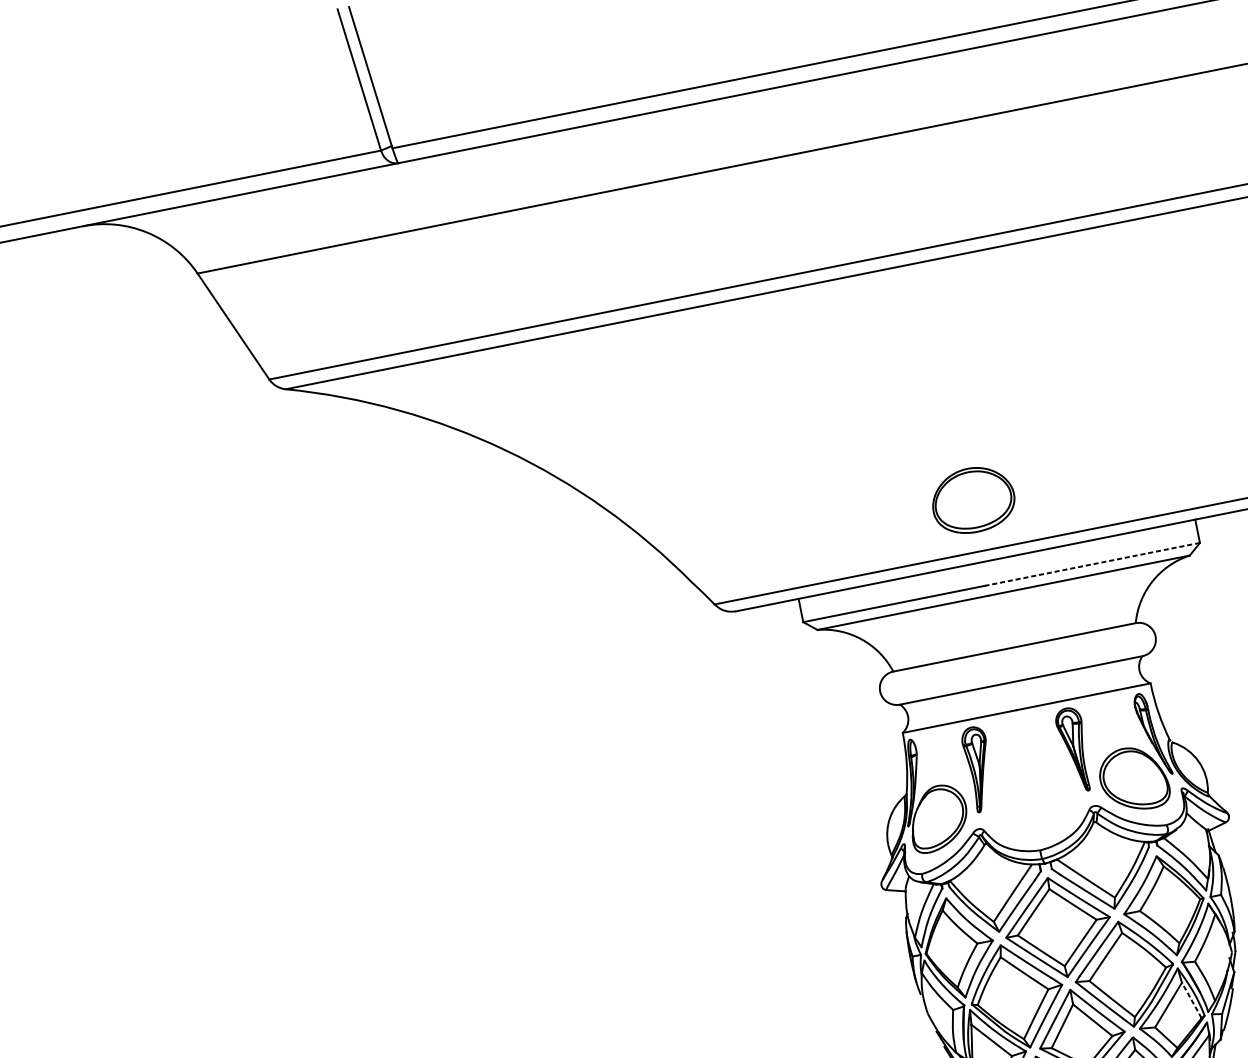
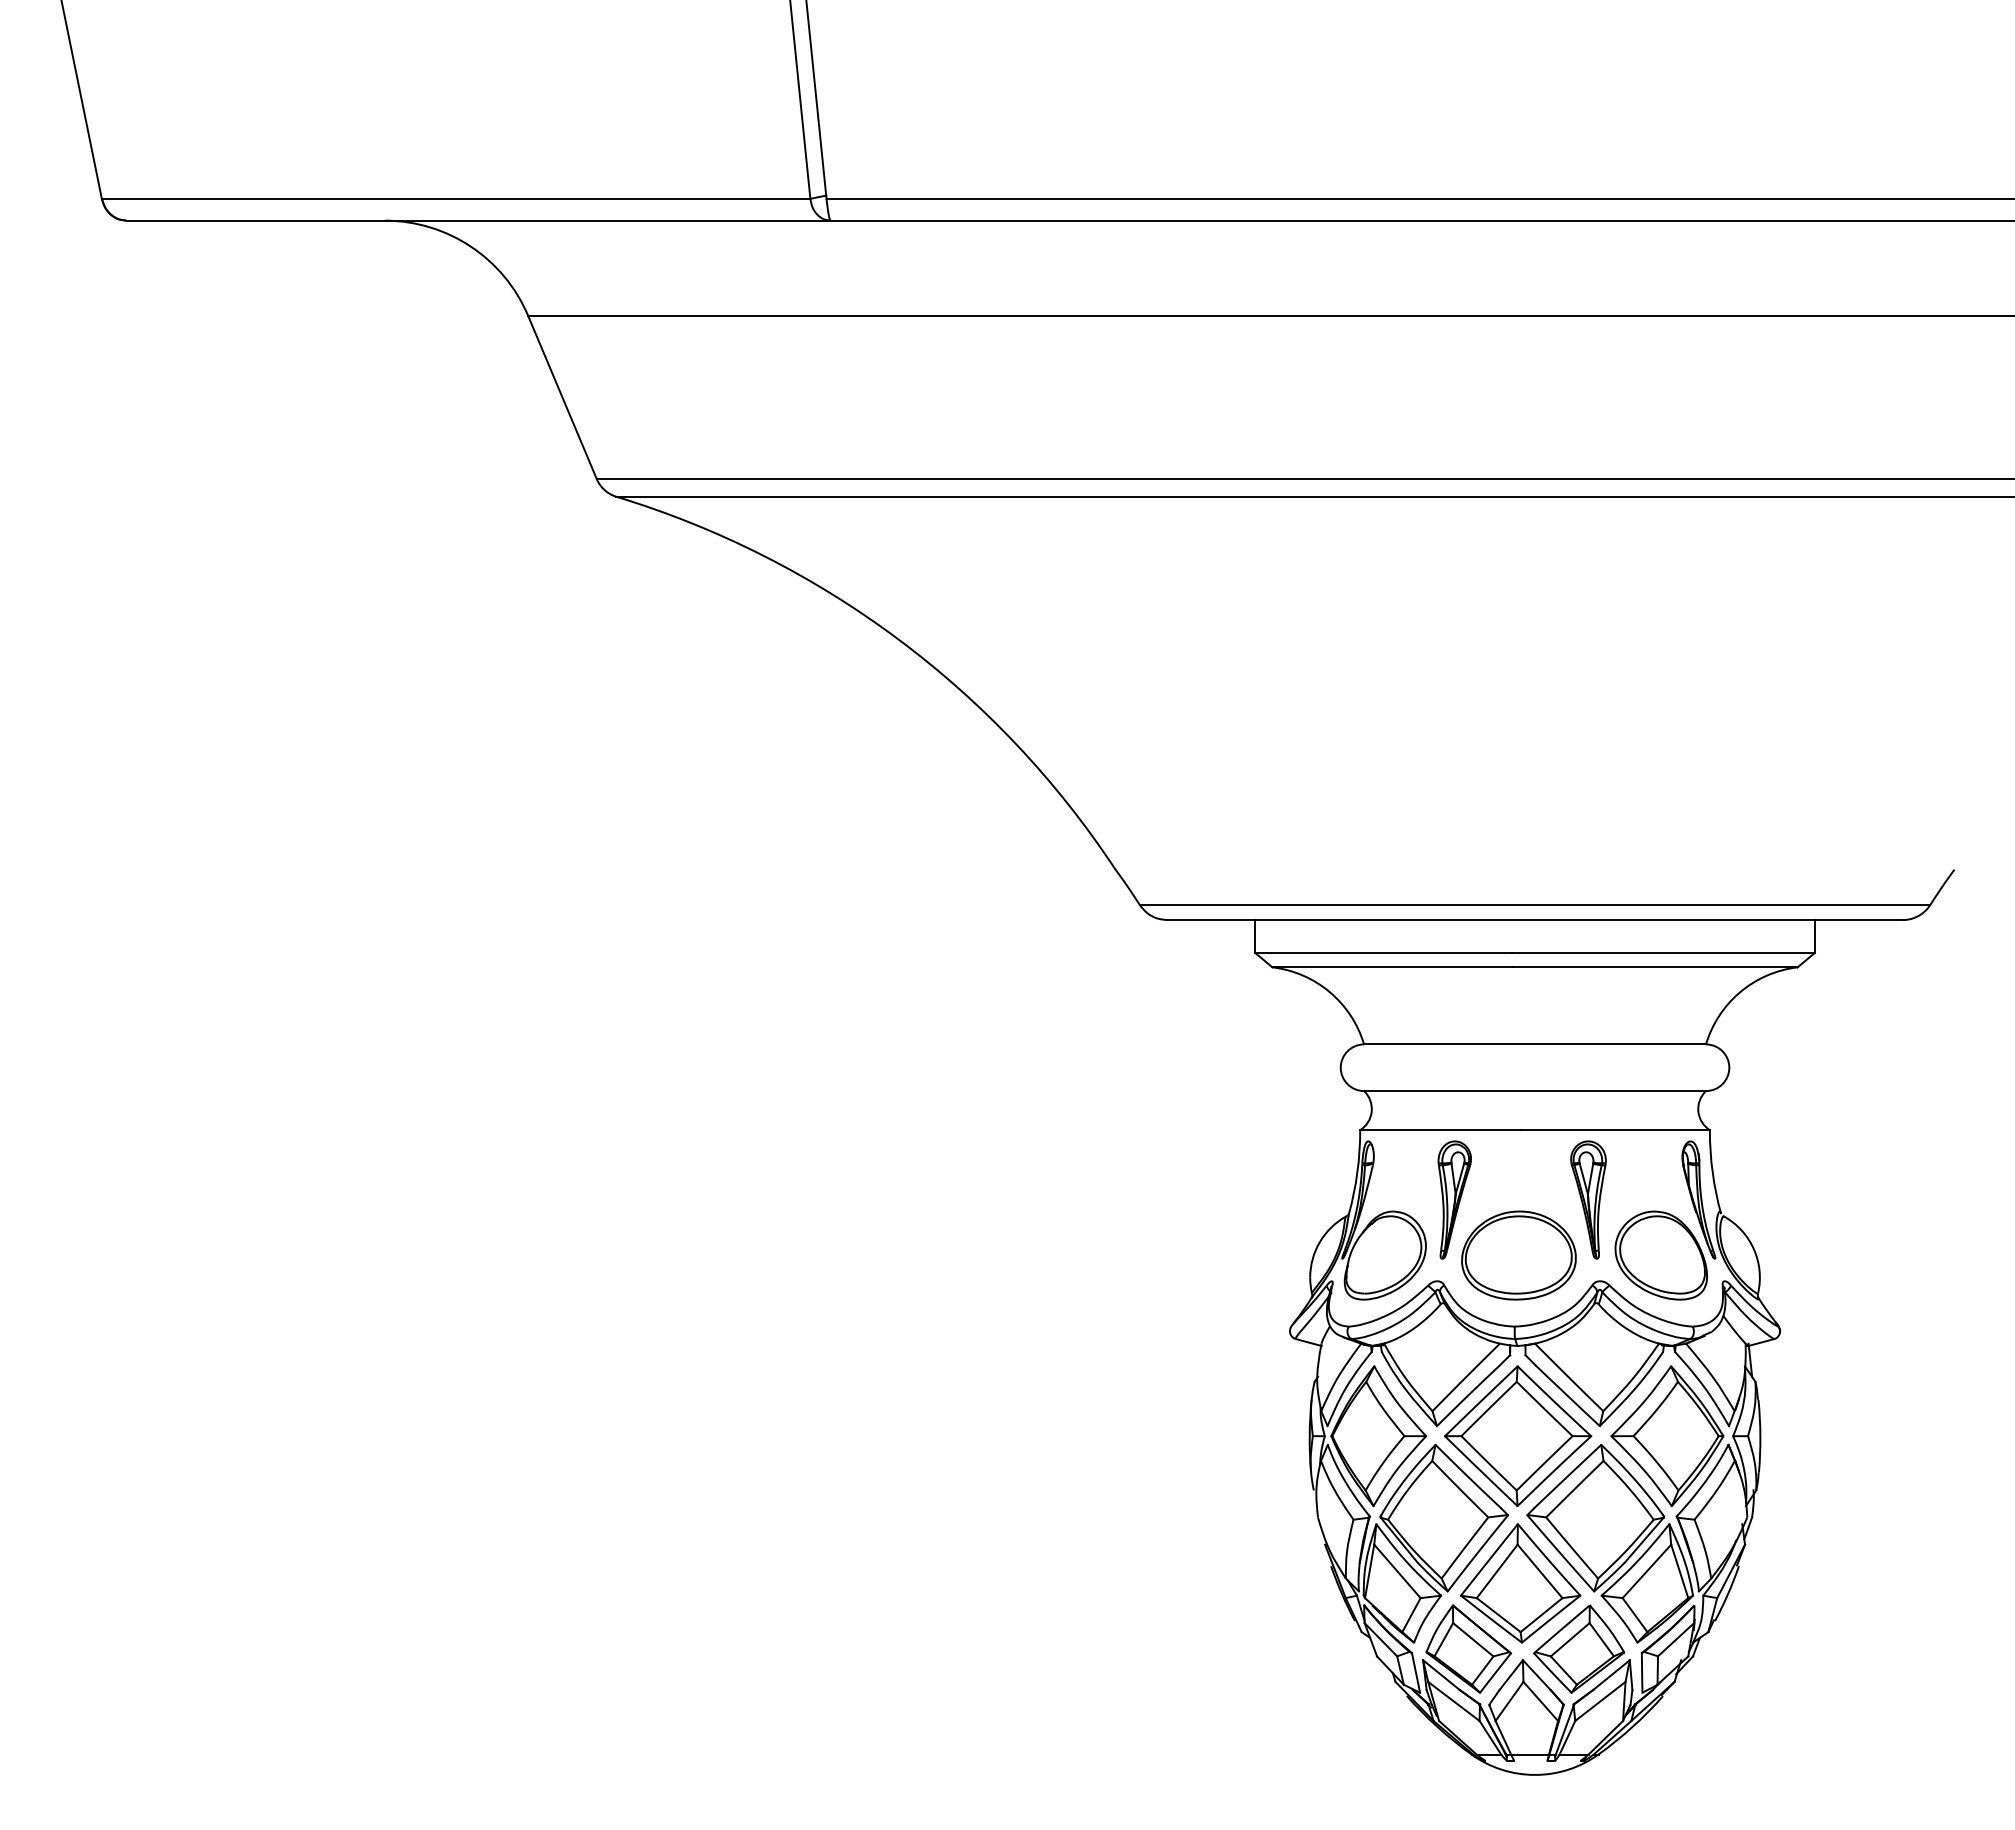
part: (972, 500) -> (1518, 1255), moved
line: (1091, 564) -> (1662, 952), dashed -> solid
line: (1191, 999) -> (1679, 1570), dashed -> solid

